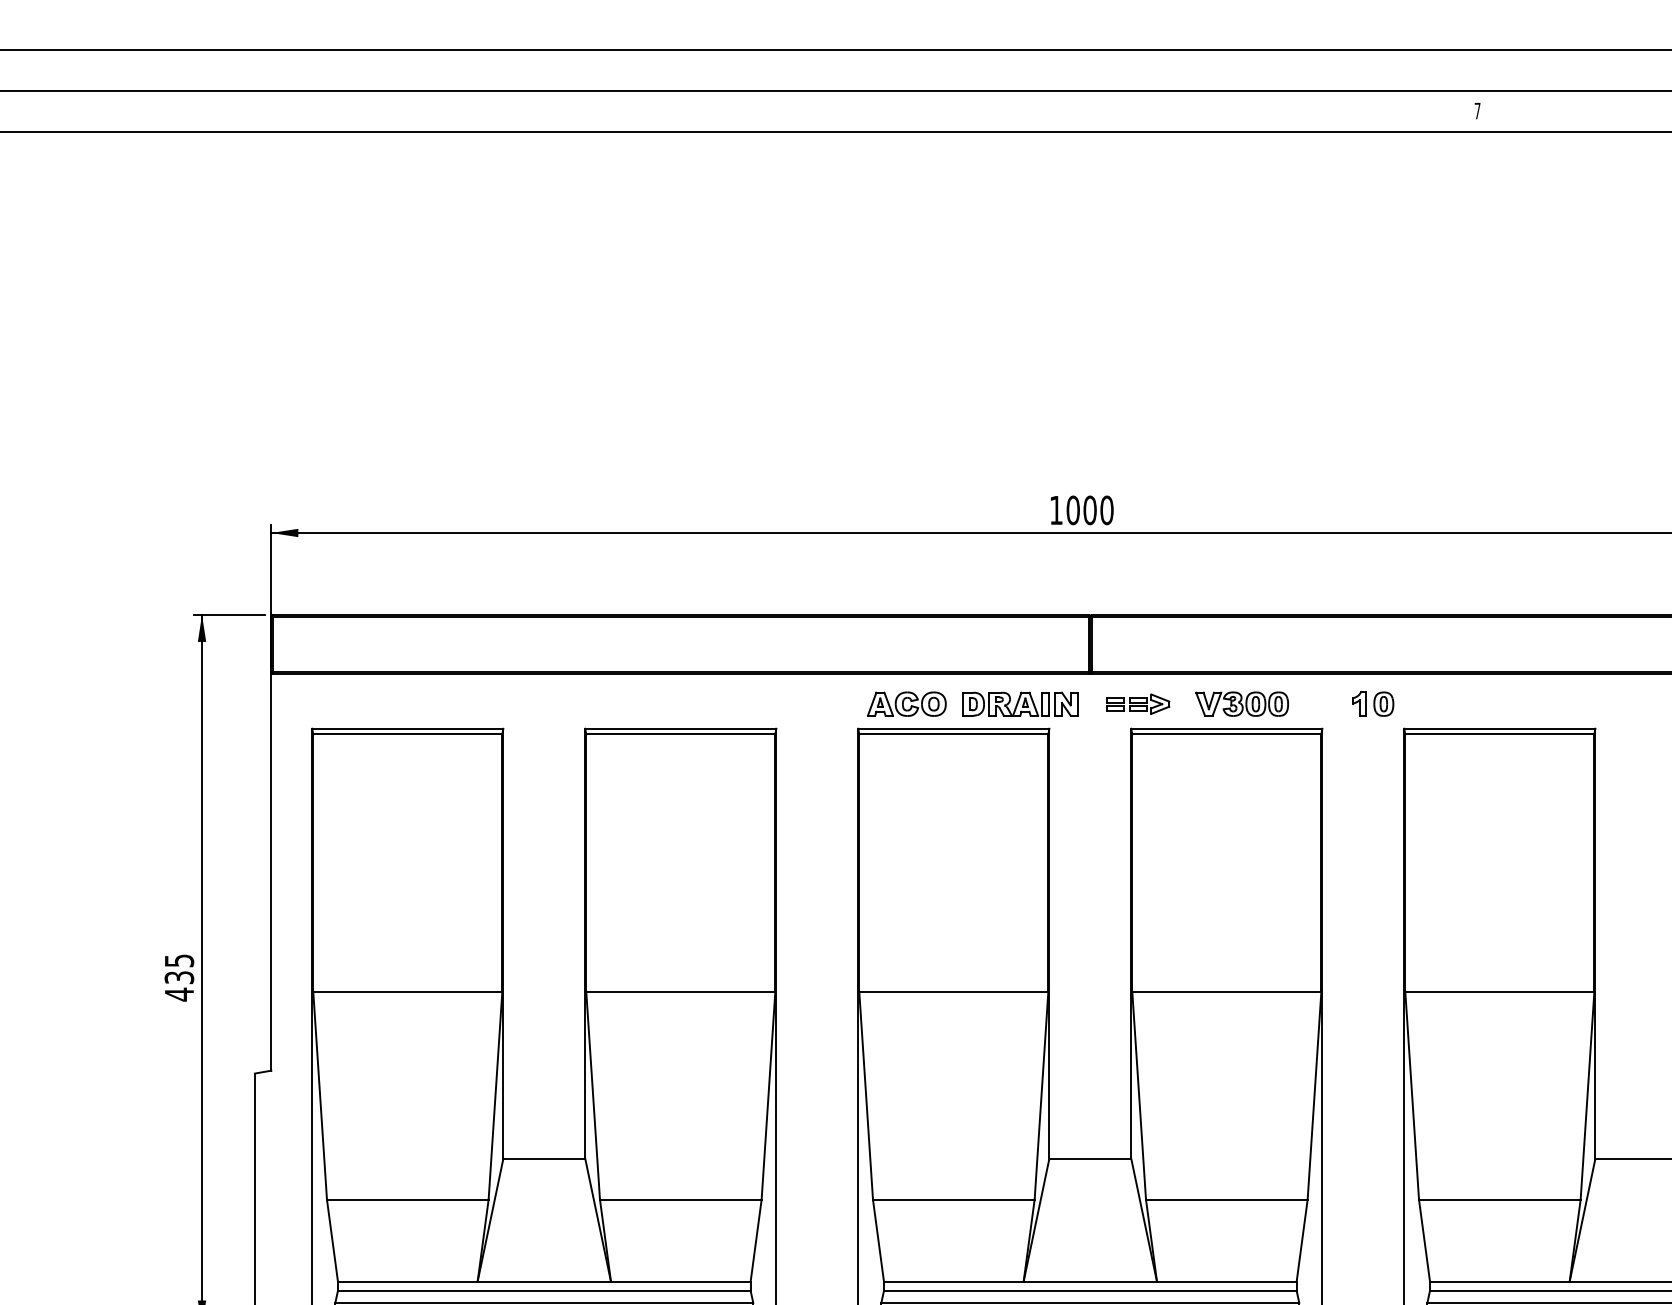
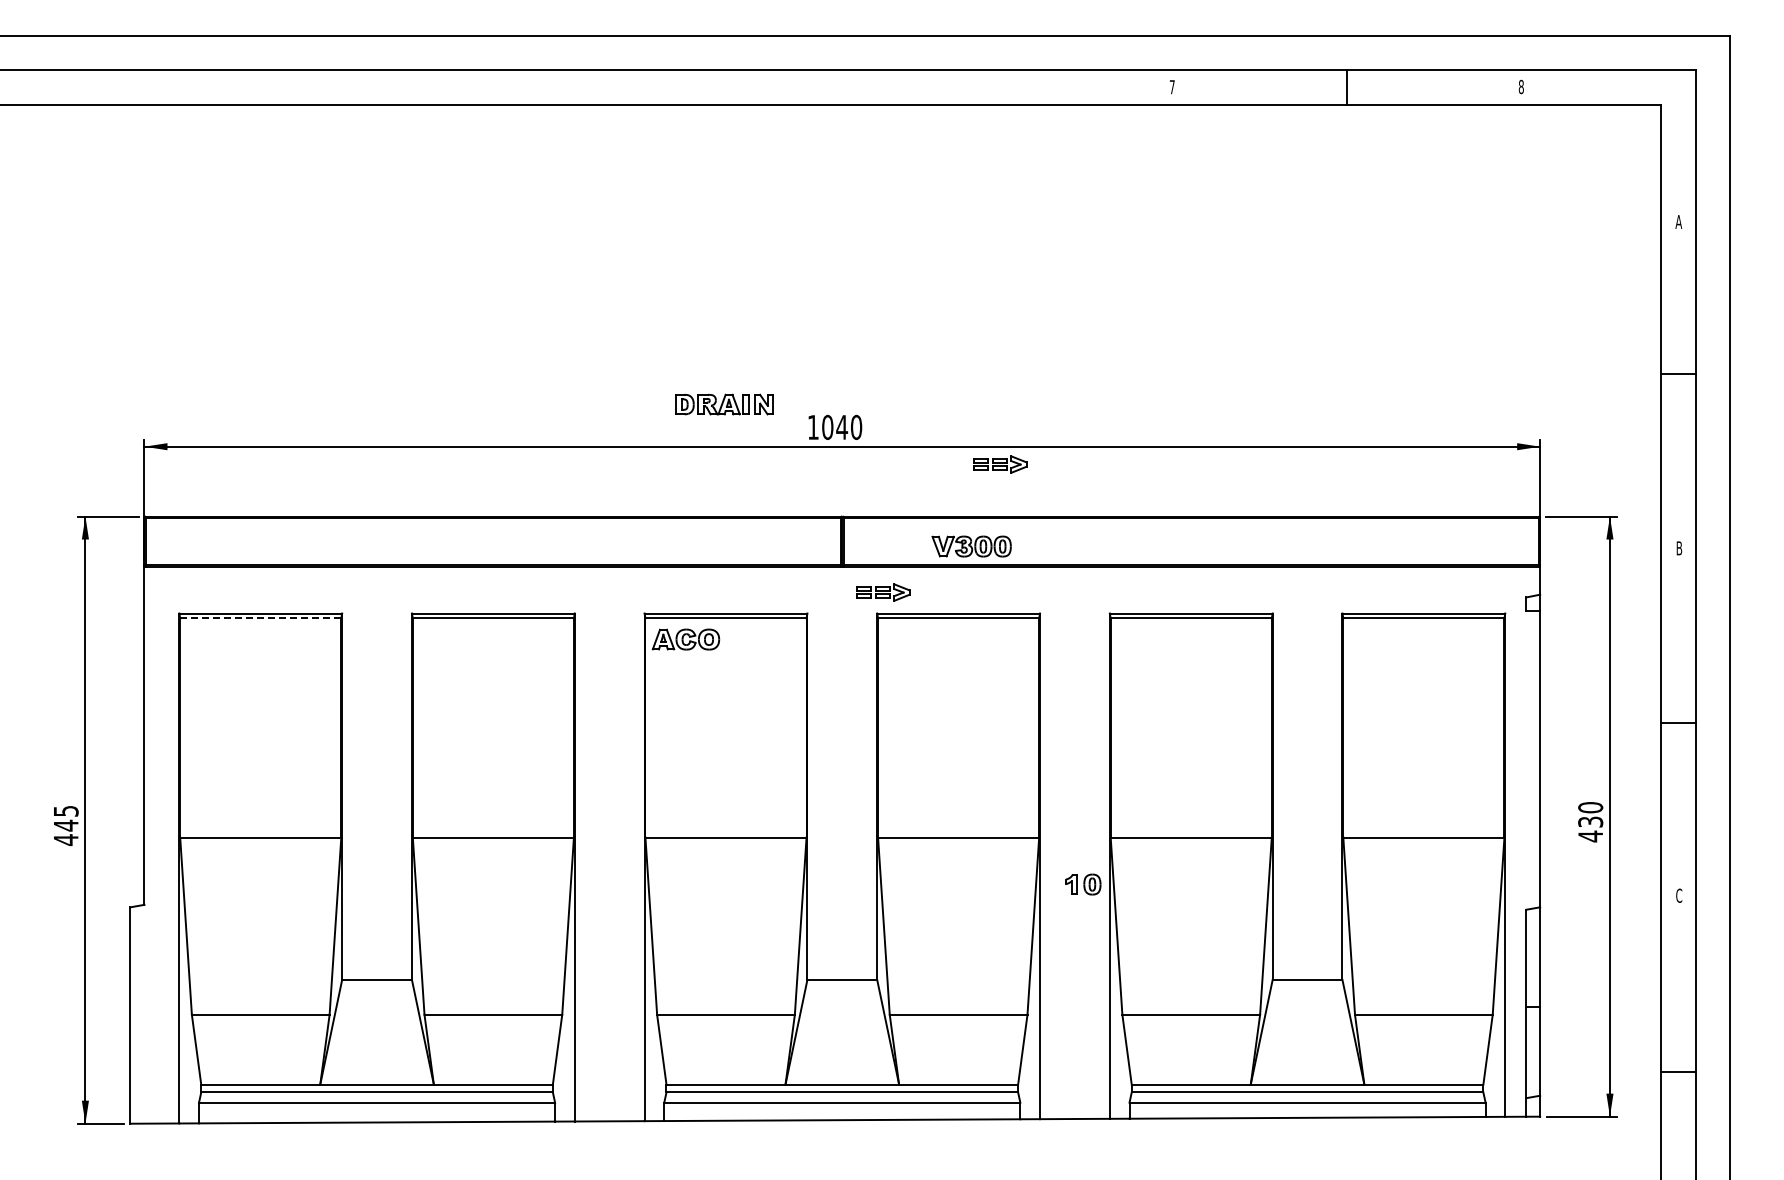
text: (1090, 509) -> (842, 426), 1000 -> 1040
part: (1275, 553) -> (1000, 464), added
part: (906, 704) -> (685, 639), moved
part: (1020, 704) -> (724, 404), moved
part: (1241, 704) -> (971, 546), moved
part: (1373, 704) -> (1083, 884), moved
line: (407, 734) -> (260, 618), solid -> dashed
text: (178, 977) -> (65, 825), 435 -> 445

